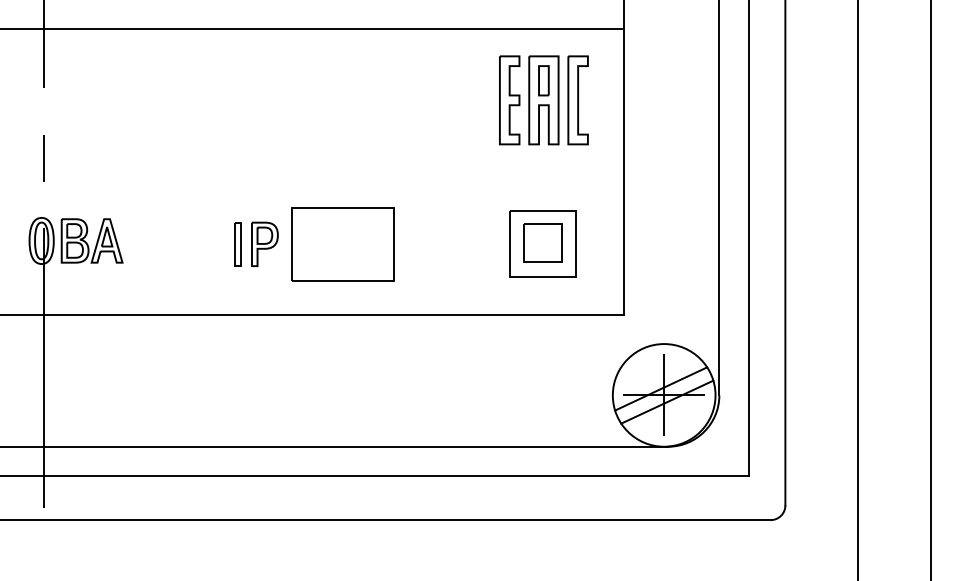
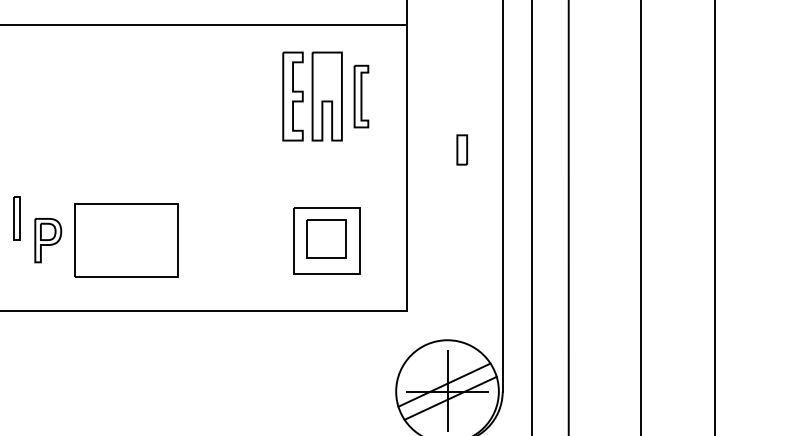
part: (543, 80) -> (461, 149), moved
part: (577, 100) -> (360, 96), size x0.7
part: (237, 244) -> (16, 218), moved

